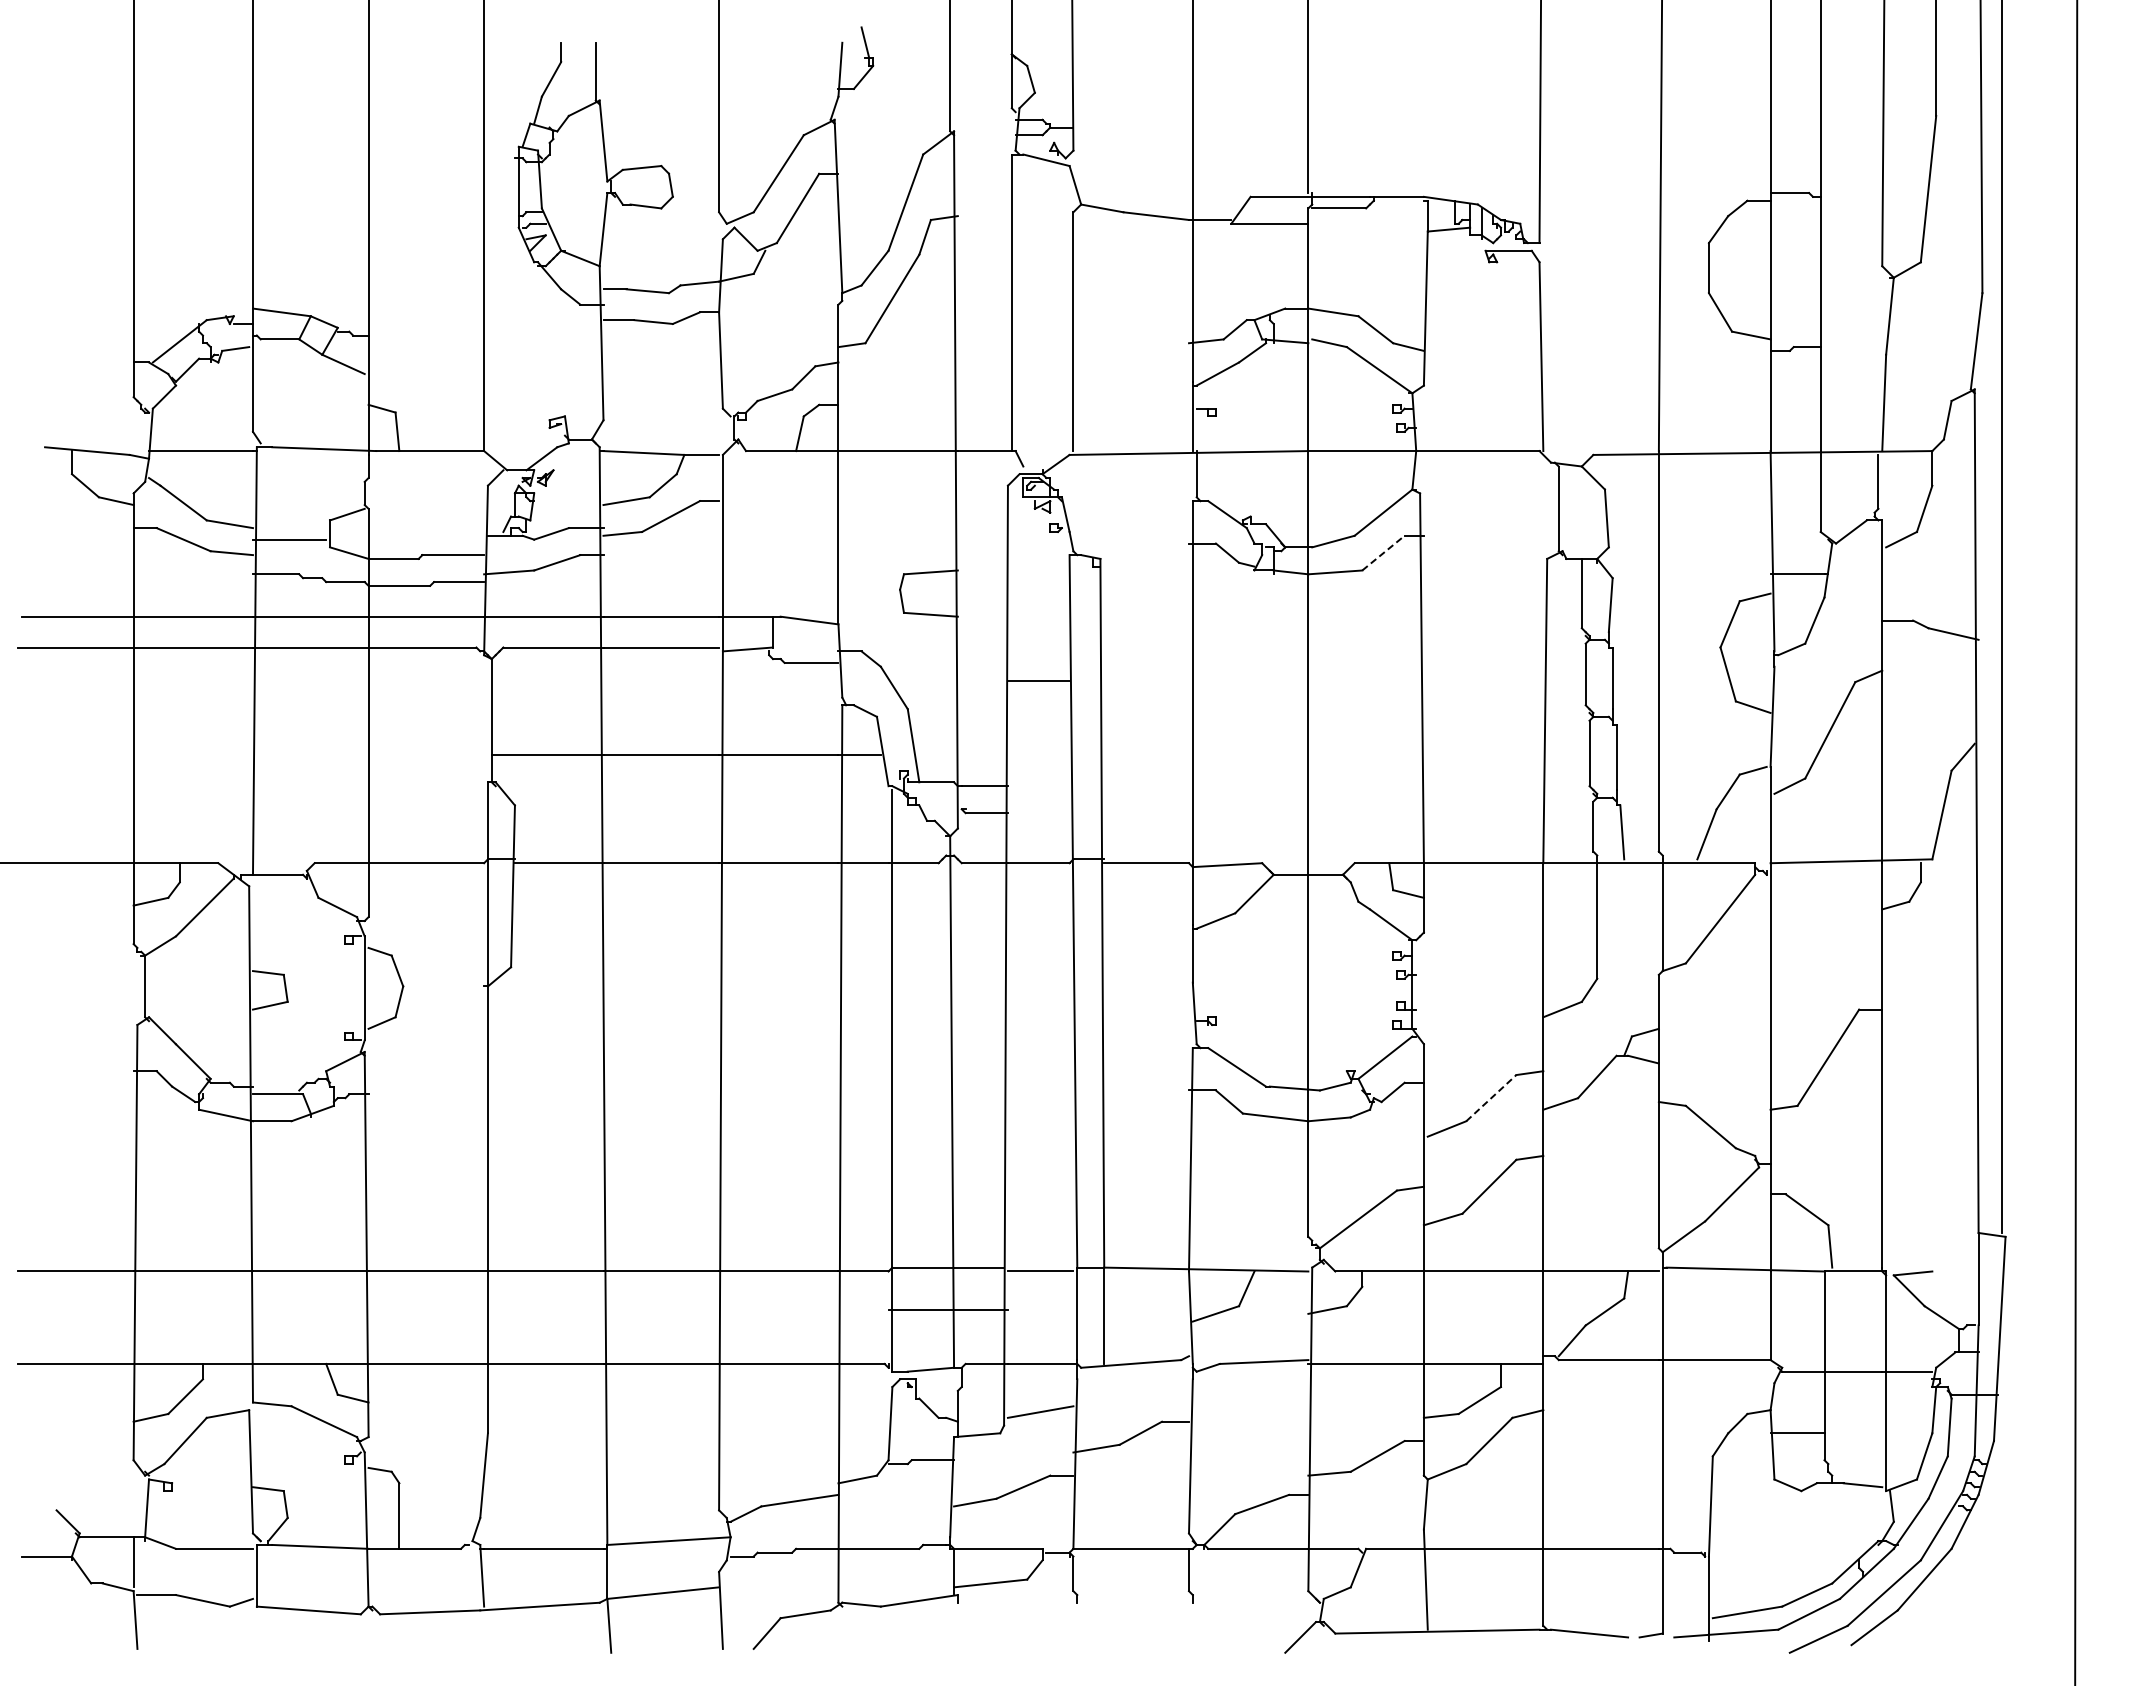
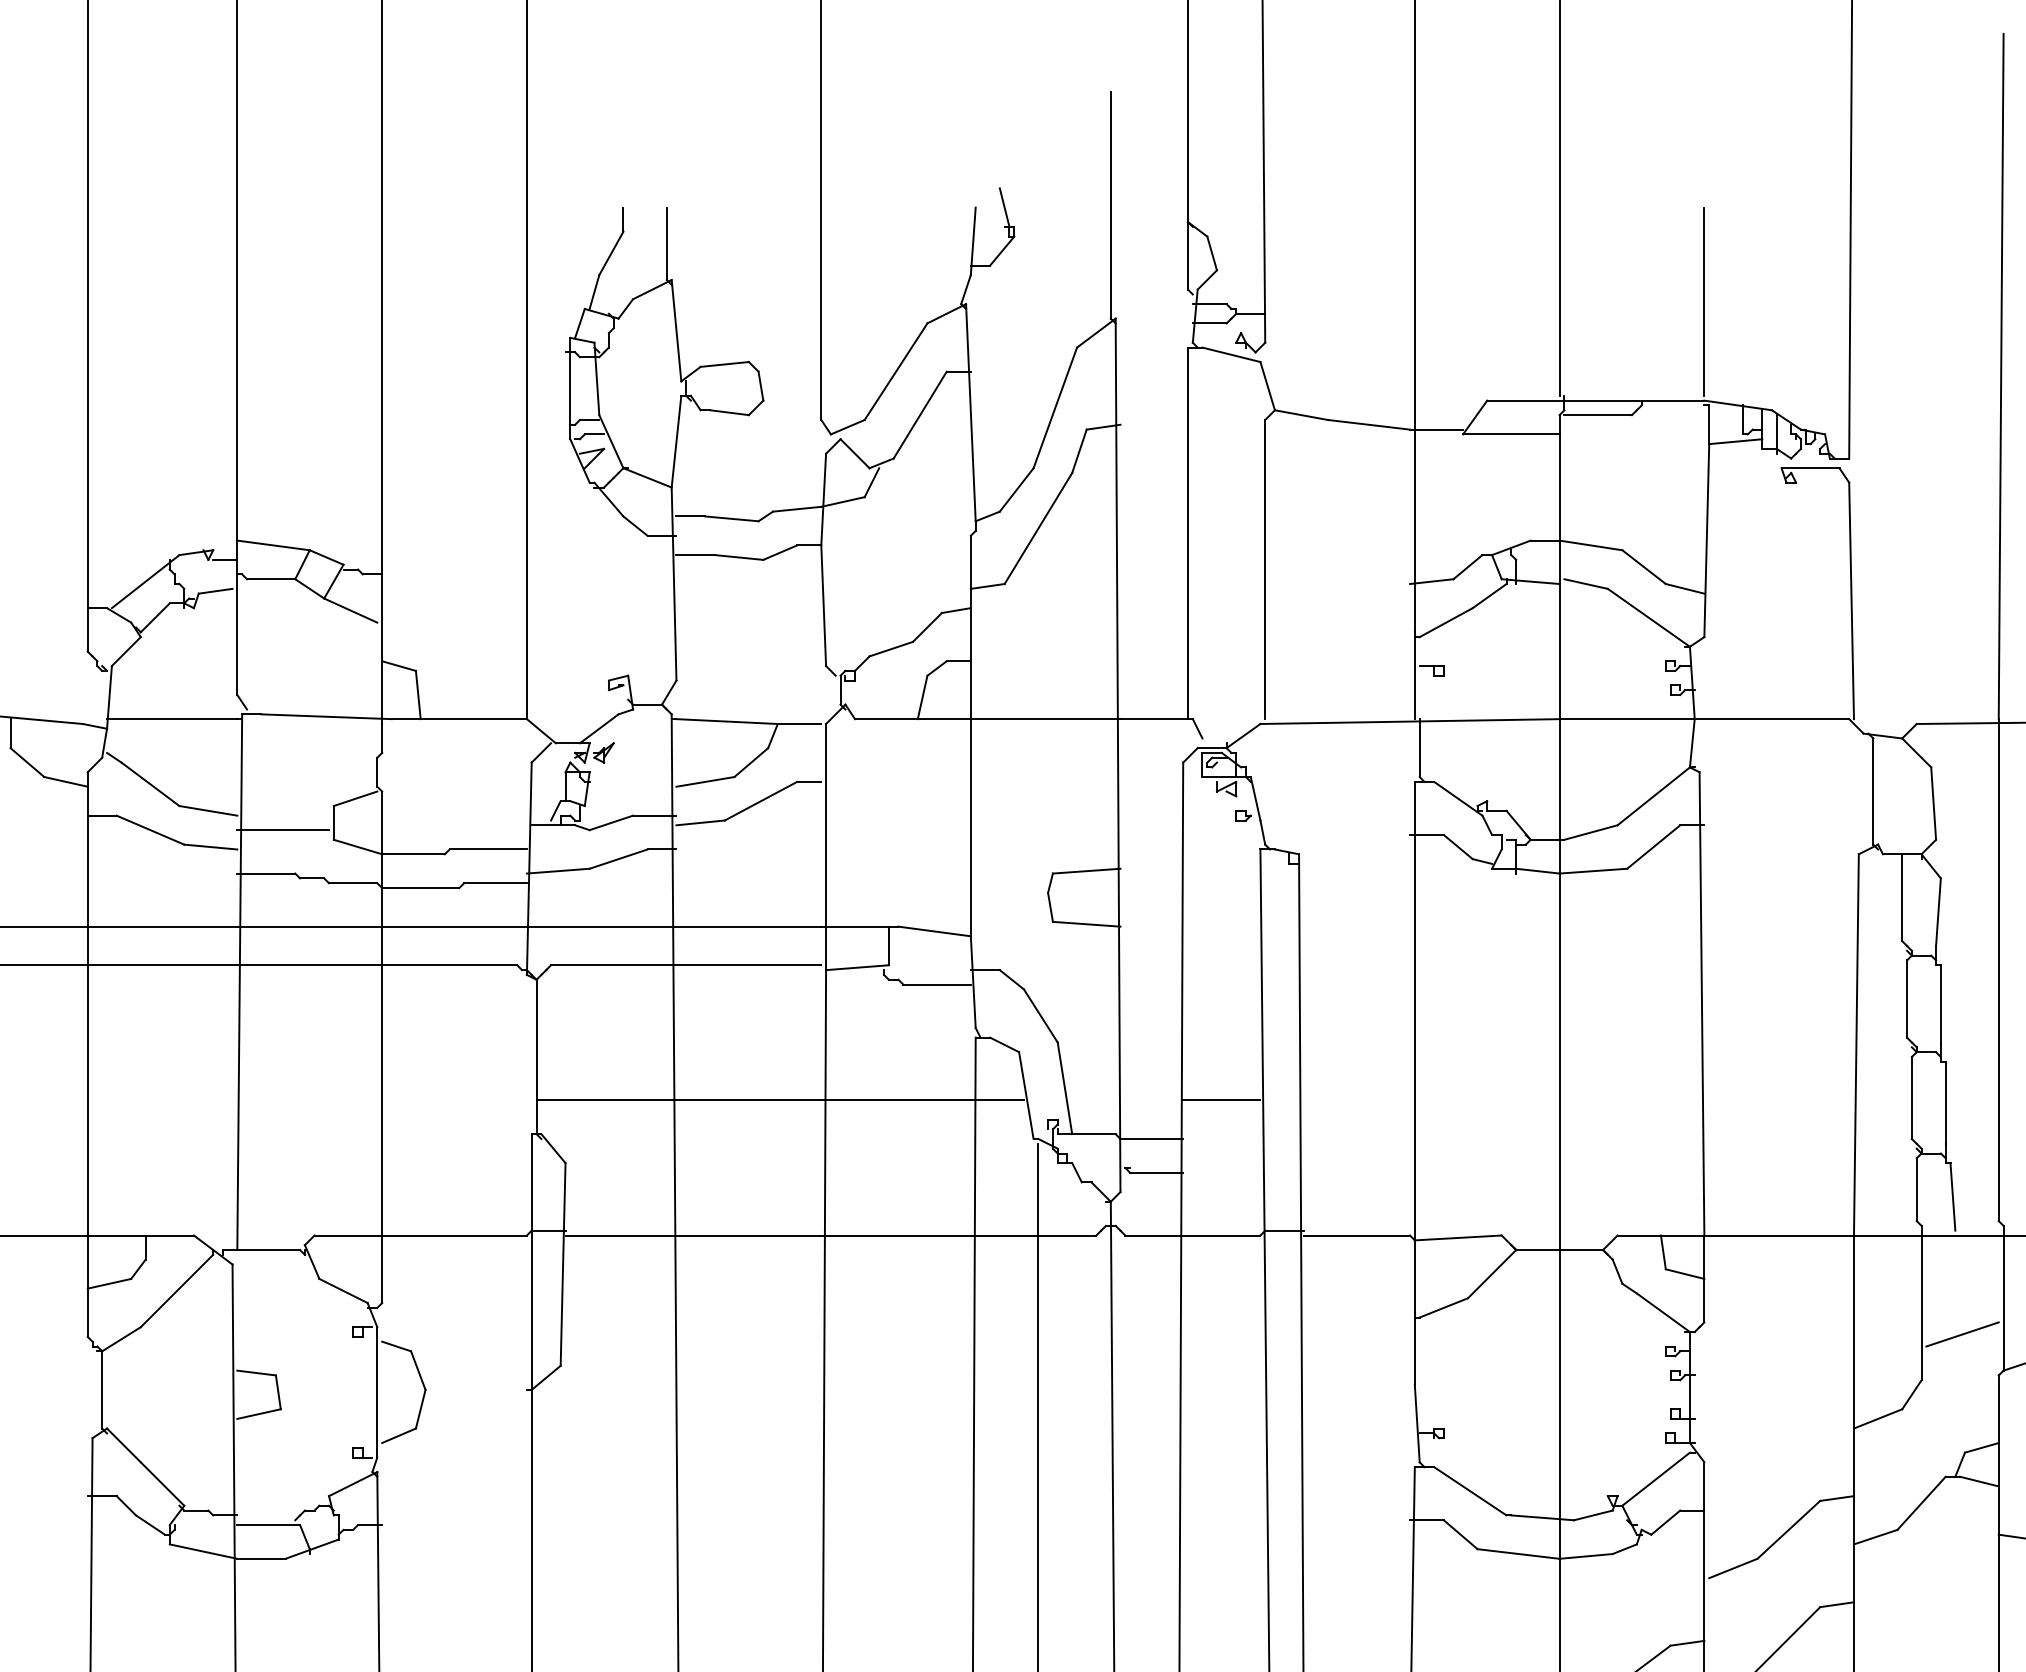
line: (1423, 117) -> (1703, 301), added
line: (1383, 552) -> (1653, 846), dashed -> solid
line: (1038, 681) -> (1221, 1100), moved
line: (1629, 941) -> (1961, 1333), added
line: (1491, 1097) -> (1789, 1529), dashed -> solid

